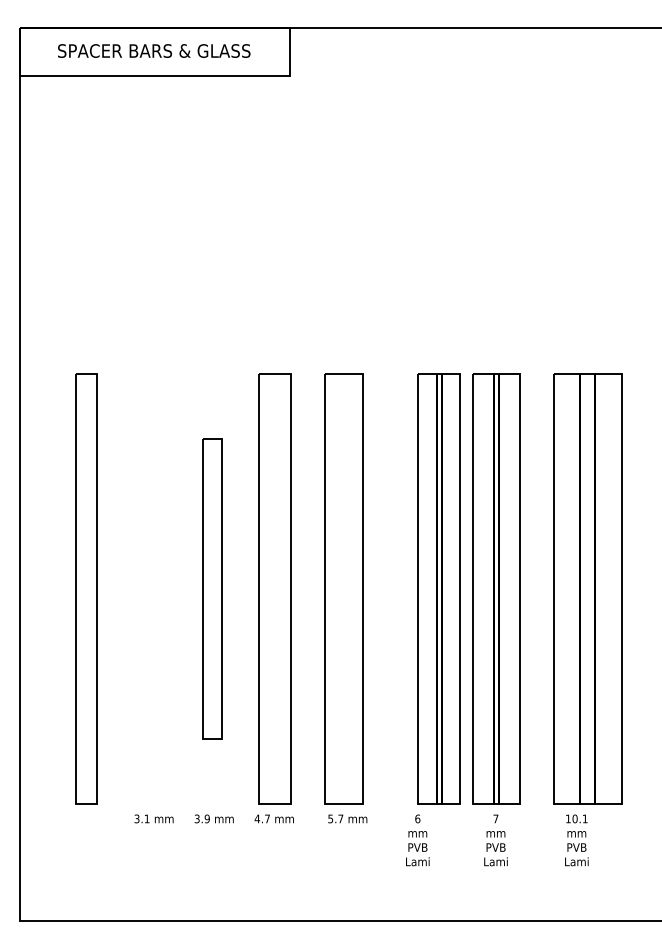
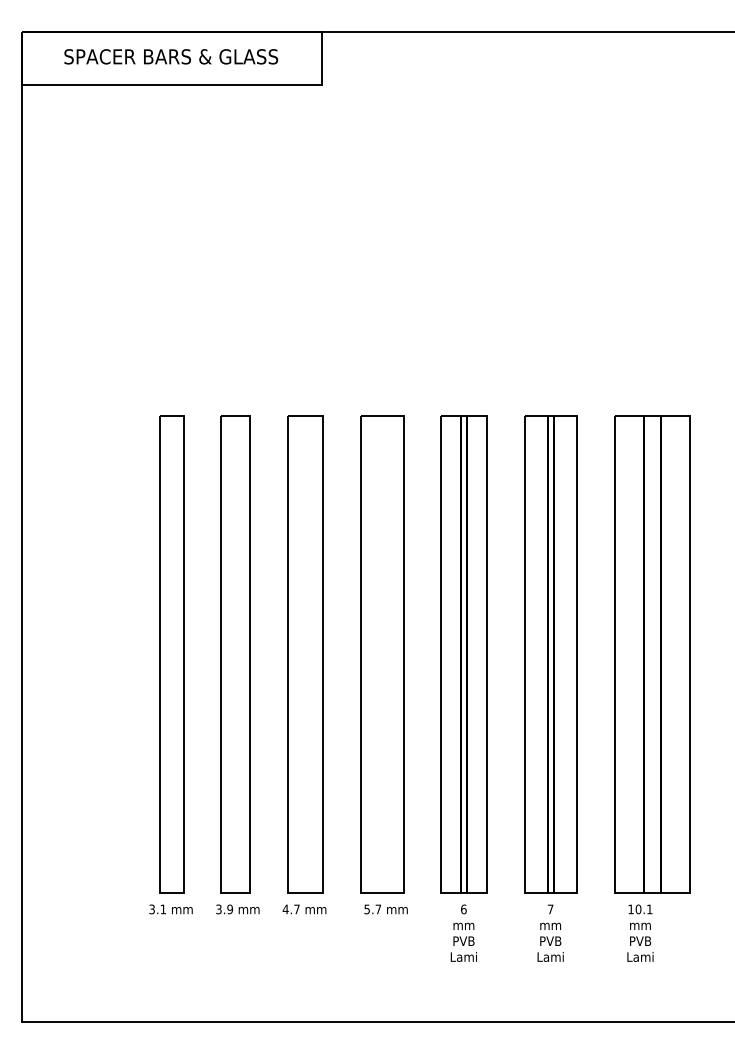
part: (86, 588) -> (171, 653), moved
part: (212, 588) -> (235, 653), size x1.43
part: (438, 588) -> (463, 653), moved

